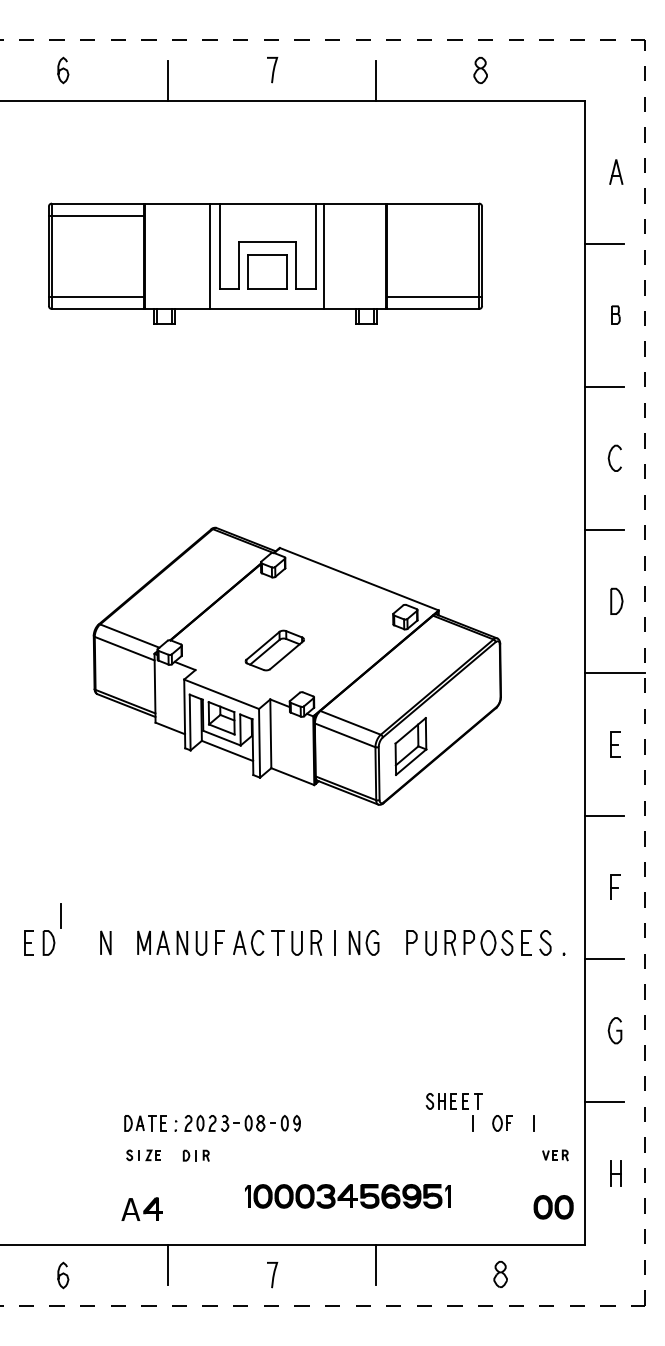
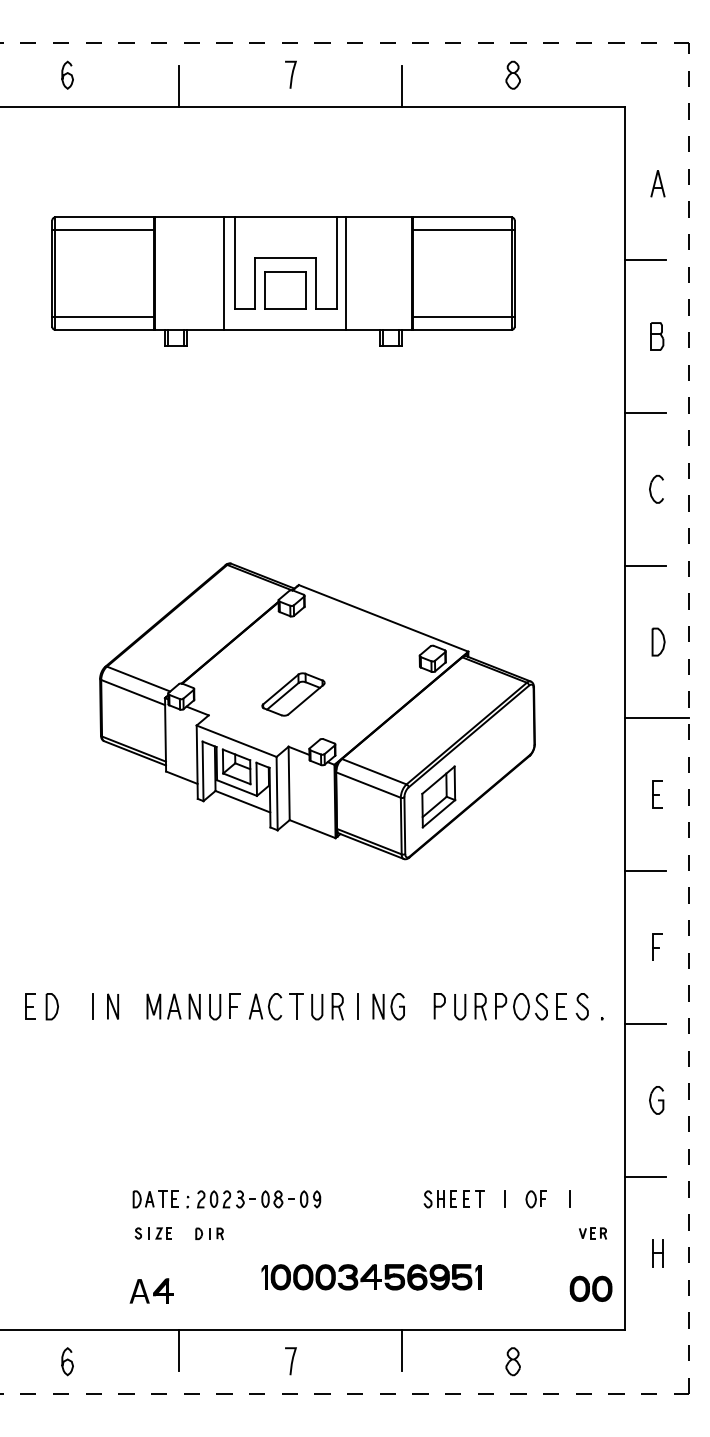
line: (434, 215) -> (463, 230), added
part: (615, 314) -> (657, 335), size x1.43
line: (60, 915) -> (92, 1006), moved
part: (453, 1101) -> (453, 1199), moved
part: (500, 1274) -> (513, 1361), moved

